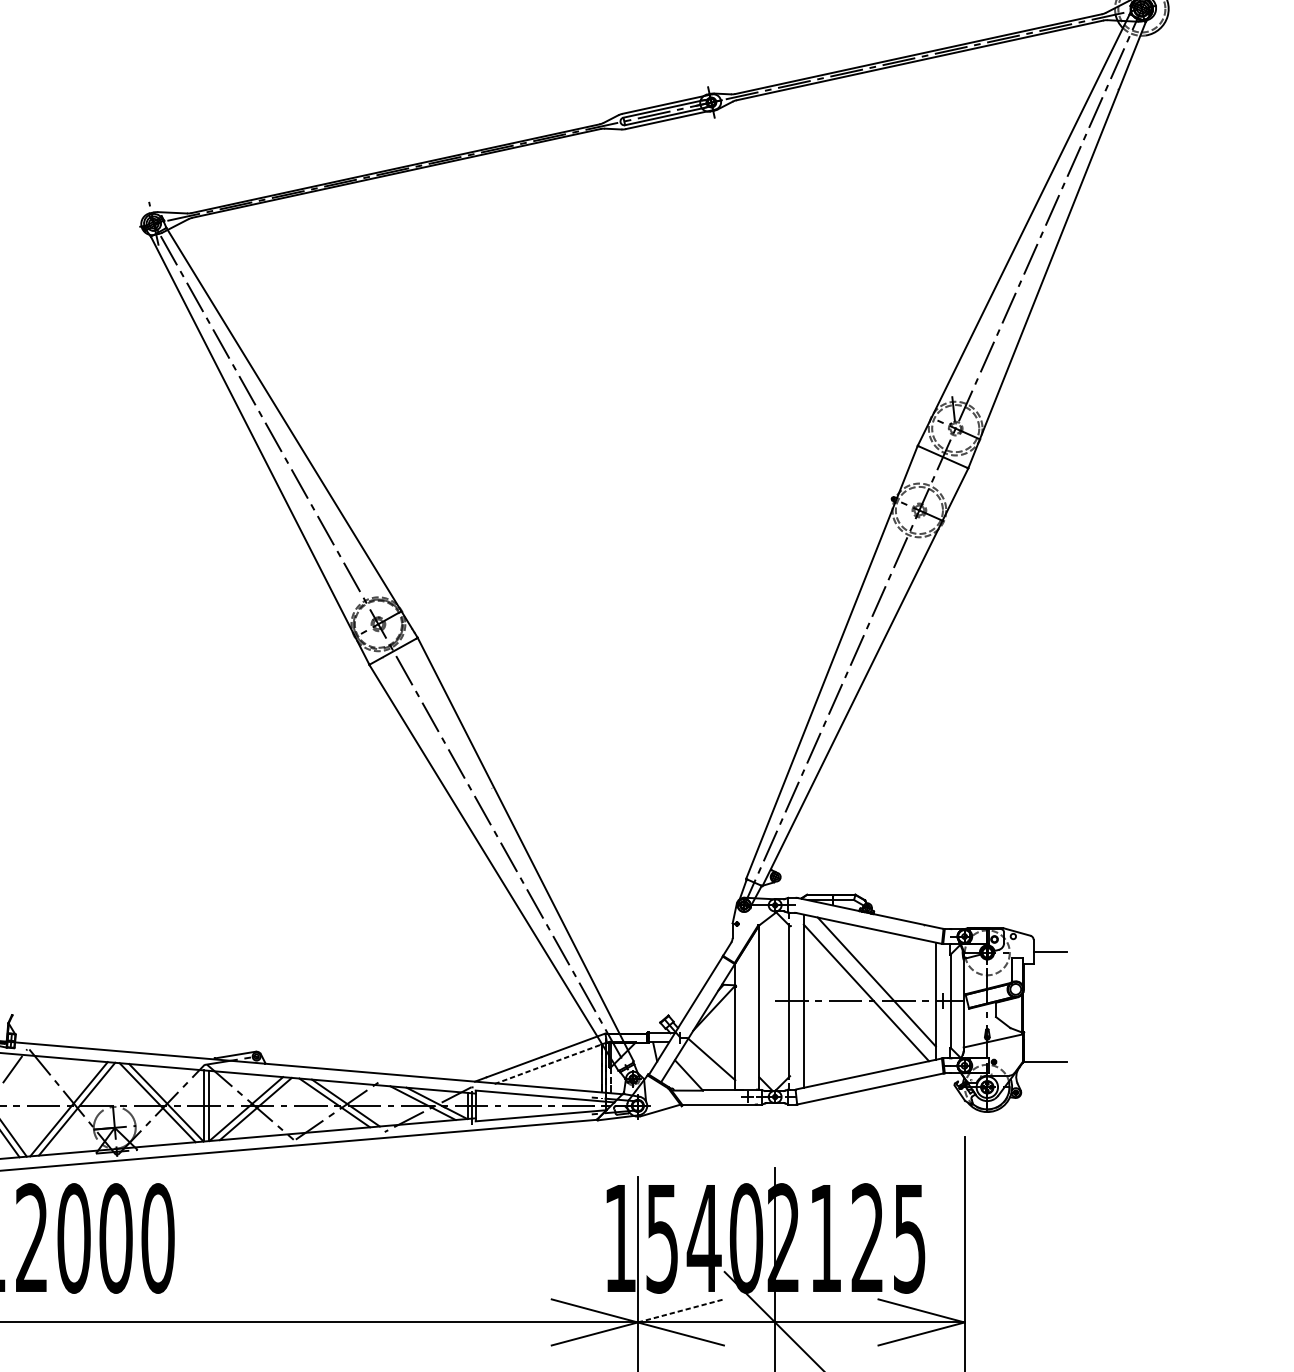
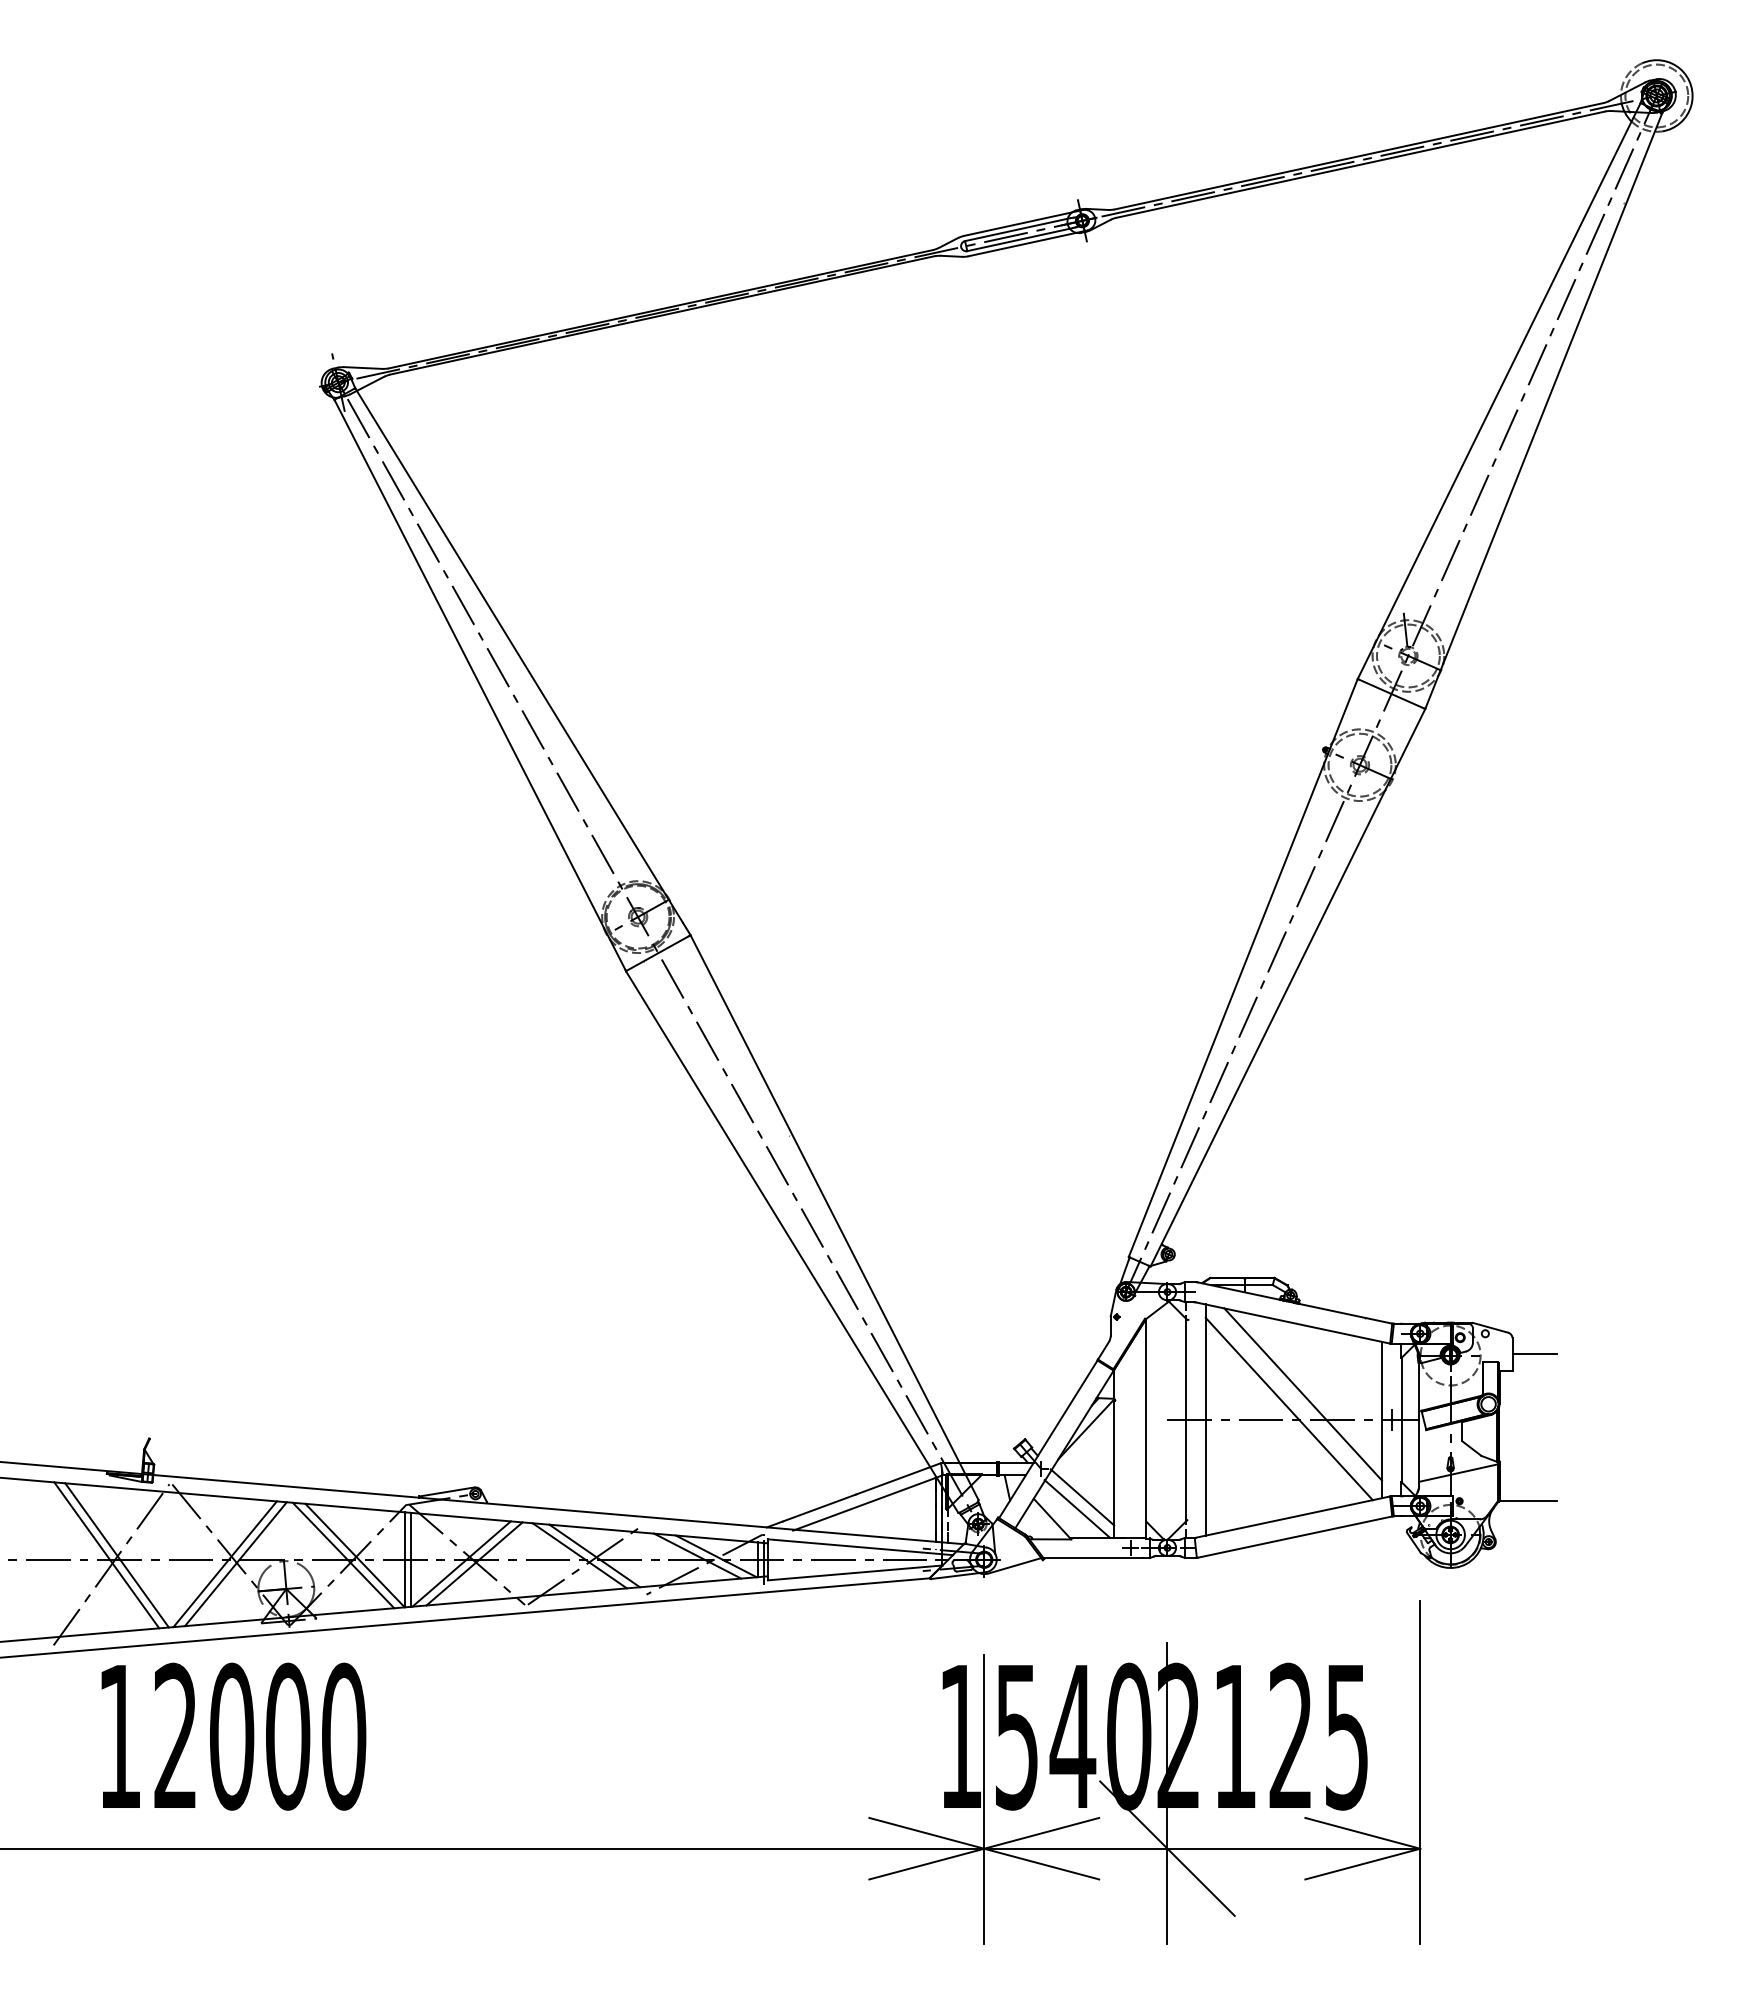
line: (548, 1064) -> (864, 1504), dashed -> solid
line: (707, 1067) -> (1077, 1508), added
line: (681, 1311) -> (1042, 1833), dashed -> solid

